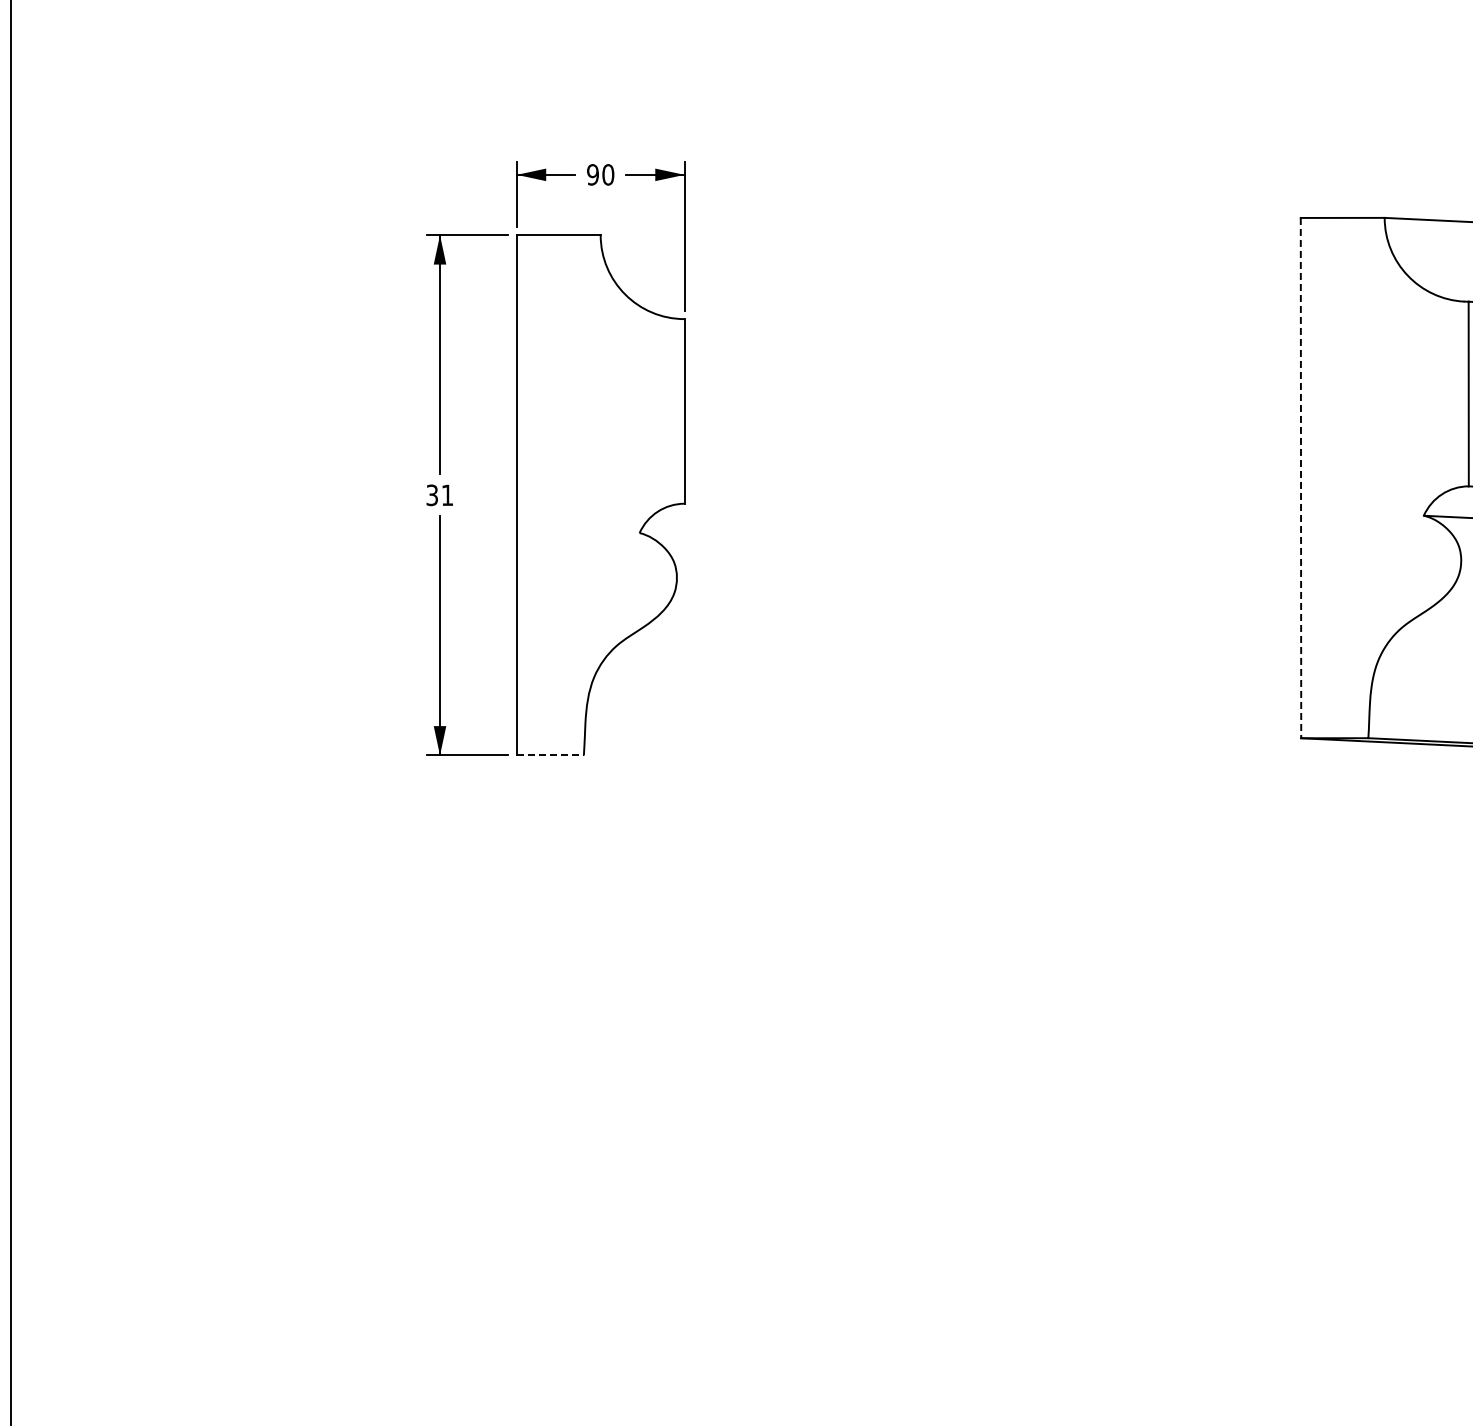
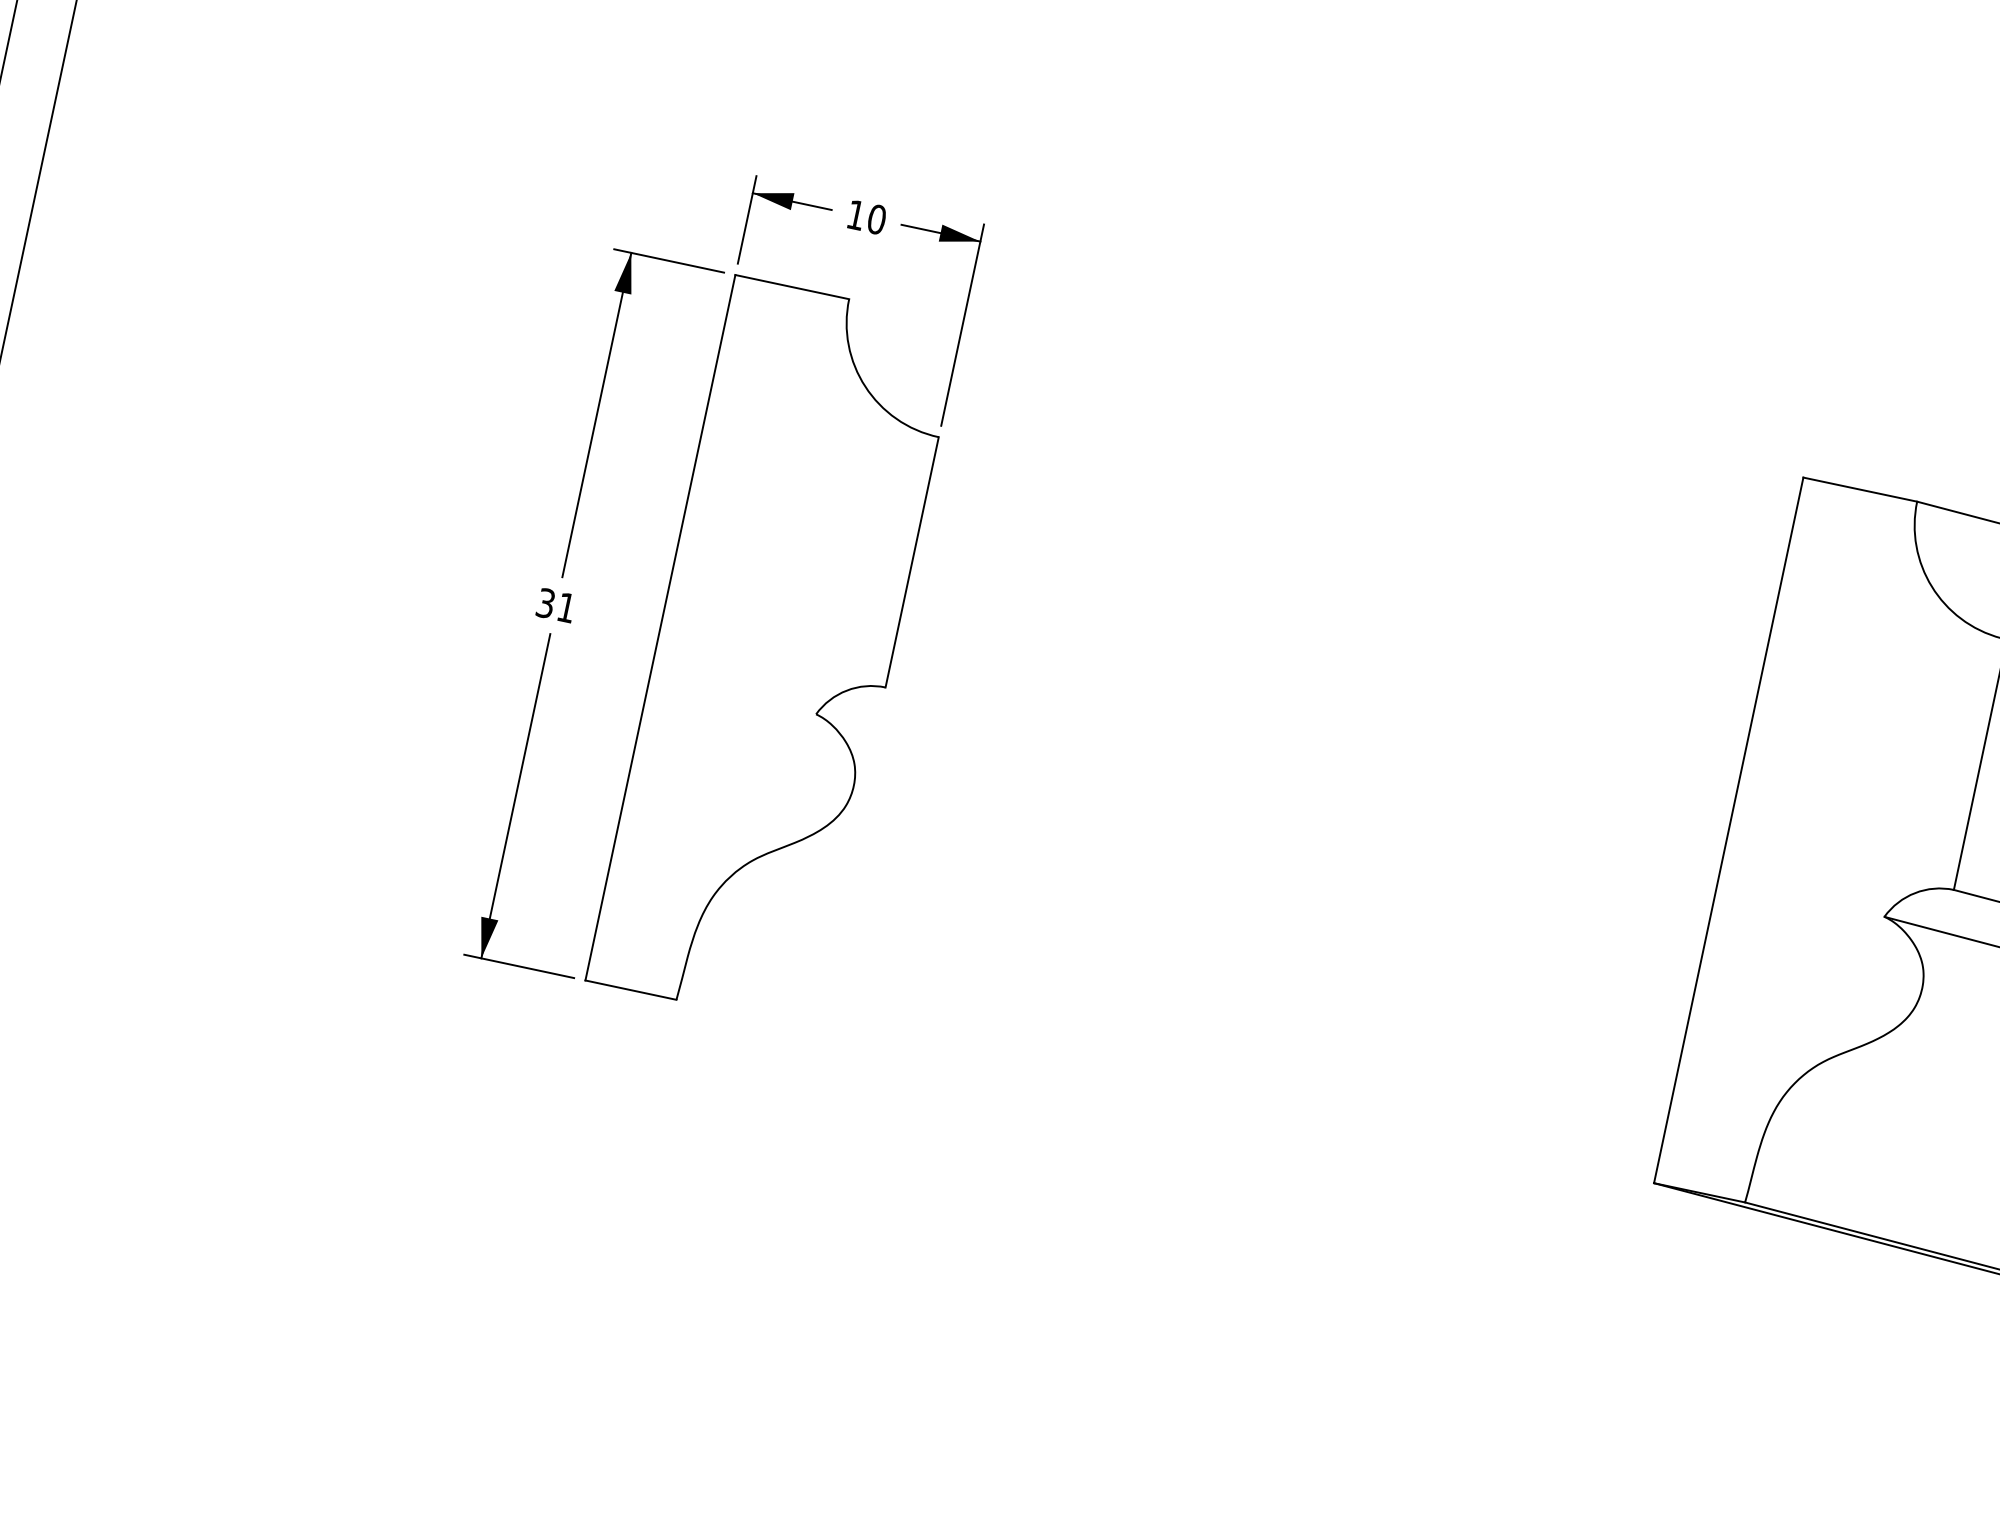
text: (592, 174) -> (855, 214), 90 -> 10
line: (1301, 478) -> (1729, 831), dashed -> solid
line: (550, 755) -> (631, 990), dashed -> solid

